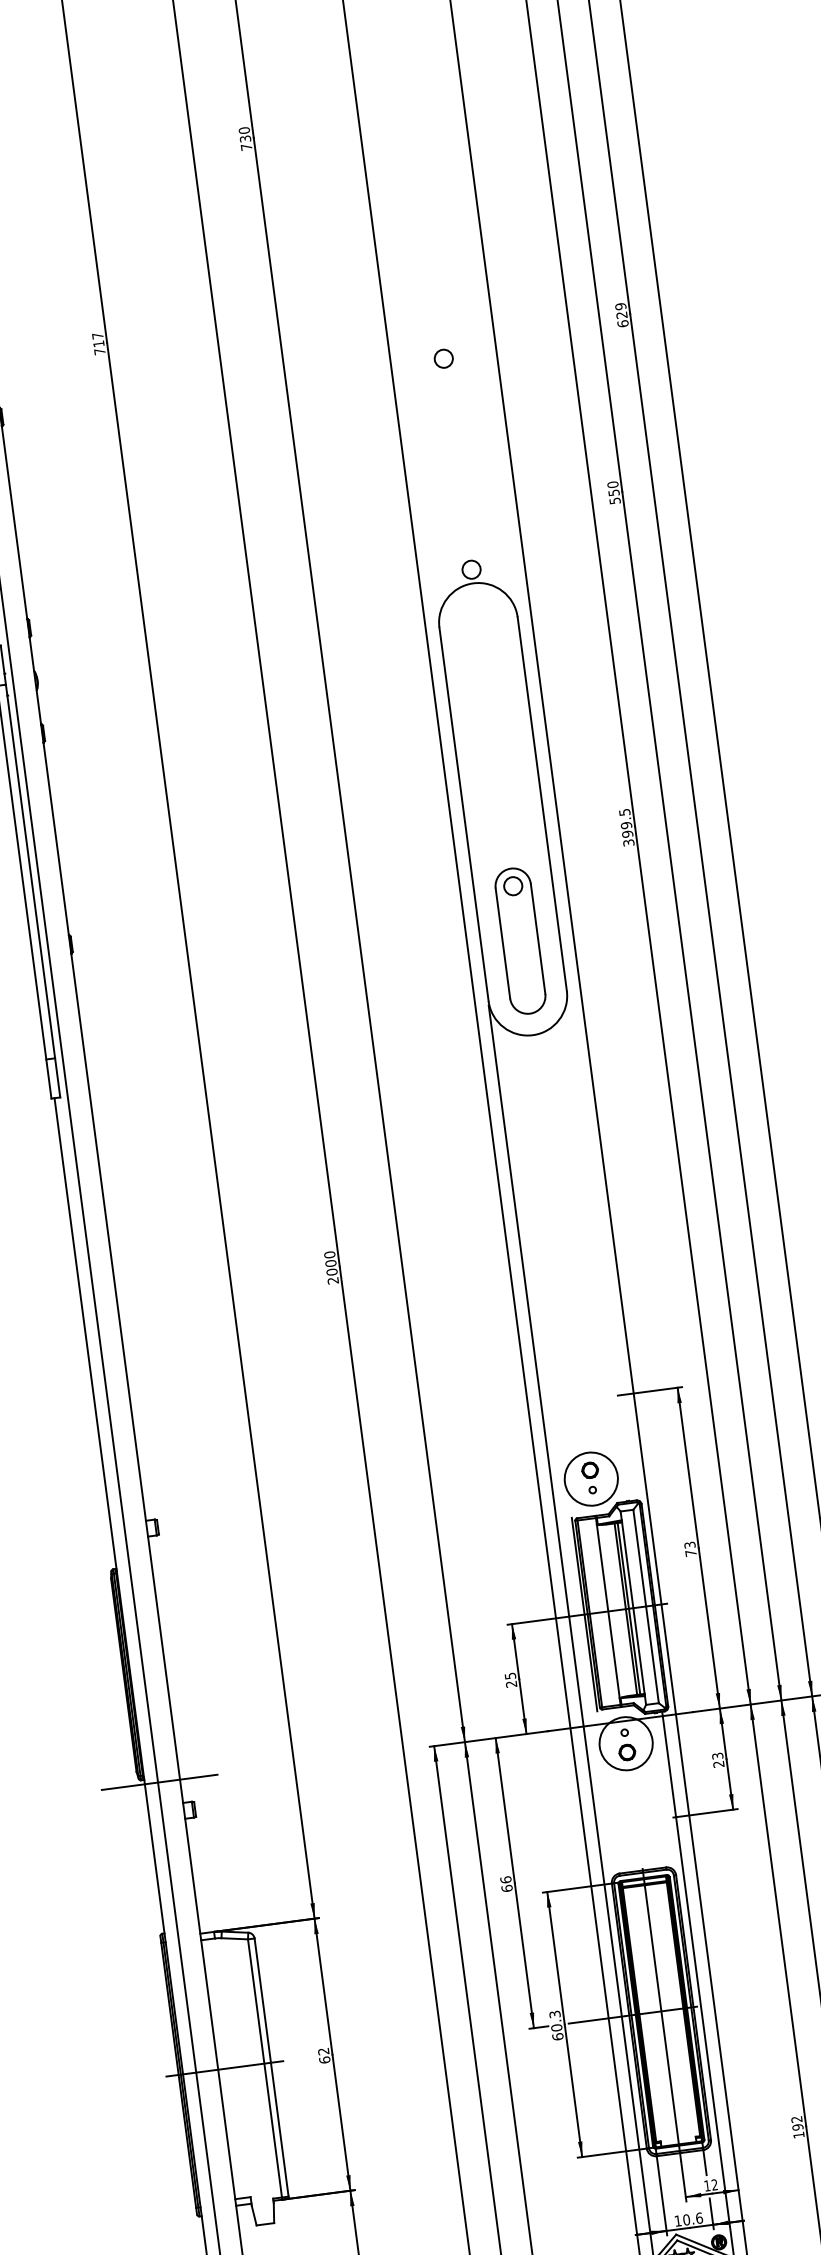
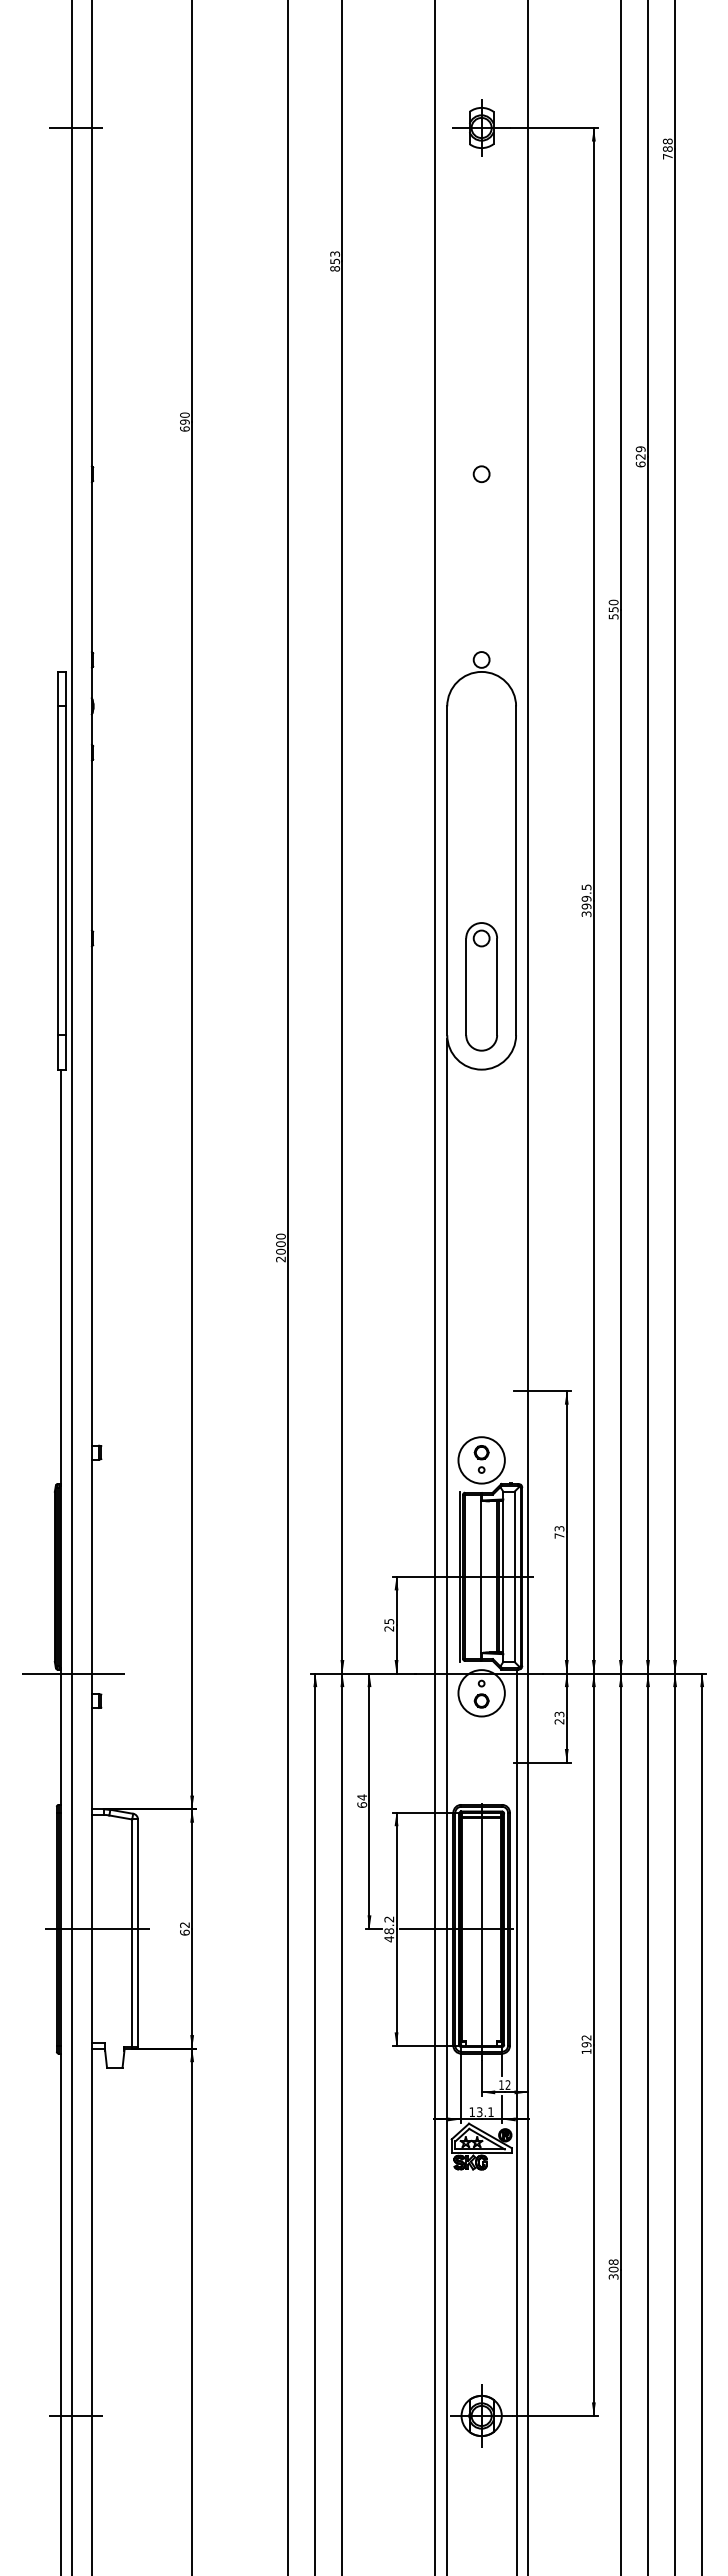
text: (244, 139) -> (334, 261), 730 -> 853
text: (98, 343) -> (184, 421), 717 -> 690
text: (506, 1879) -> (362, 1797), 66 -> 64
text: (556, 2025) -> (389, 1929), 60.3 -> 48.2
text: (692, 2219) -> (484, 2112), 10.6 -> 13.1

